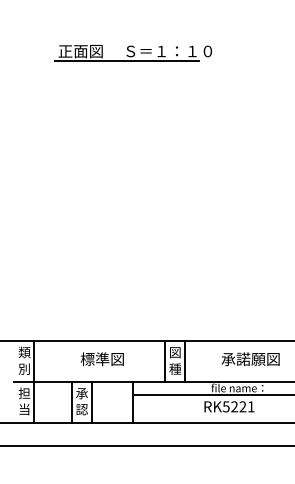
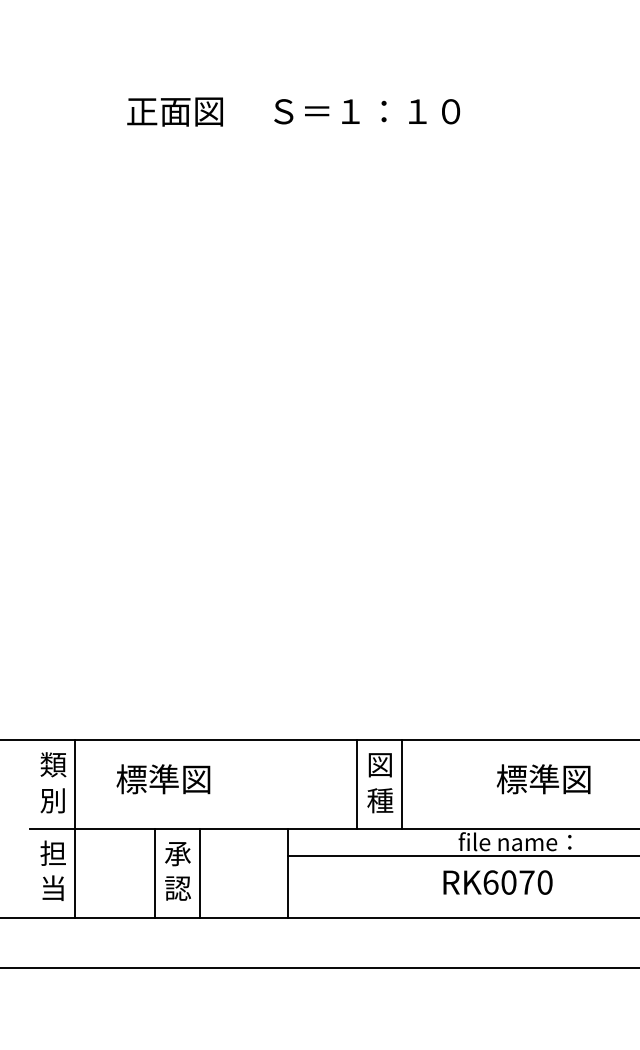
line: (126, 60) -> (274, 131), removed
text: (101, 359) -> (161, 779), moved
text: (250, 359) -> (543, 779), 承諾願図 -> 標準図
text: (238, 406) -> (517, 881), RK5221 -> RK6070

